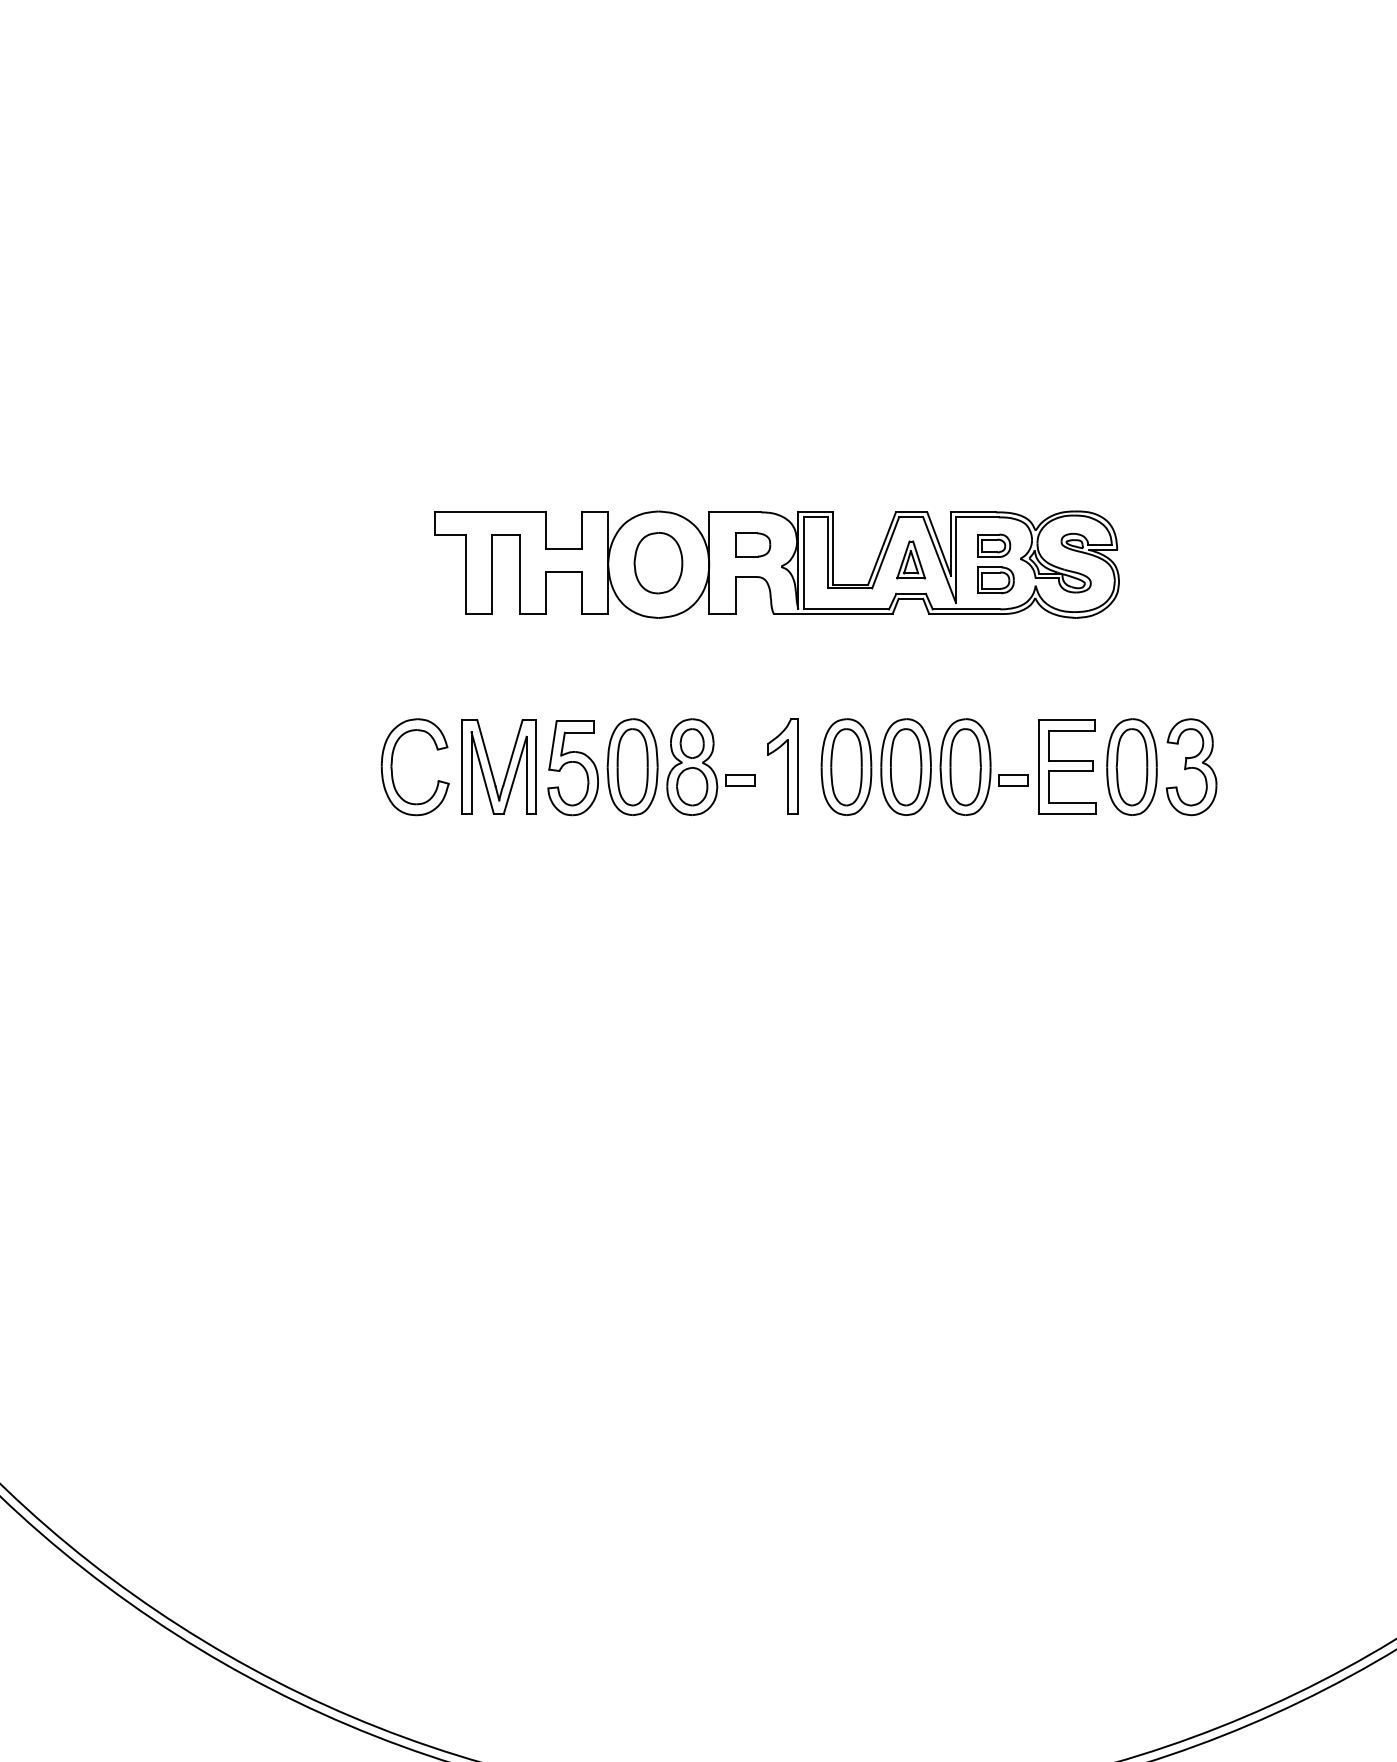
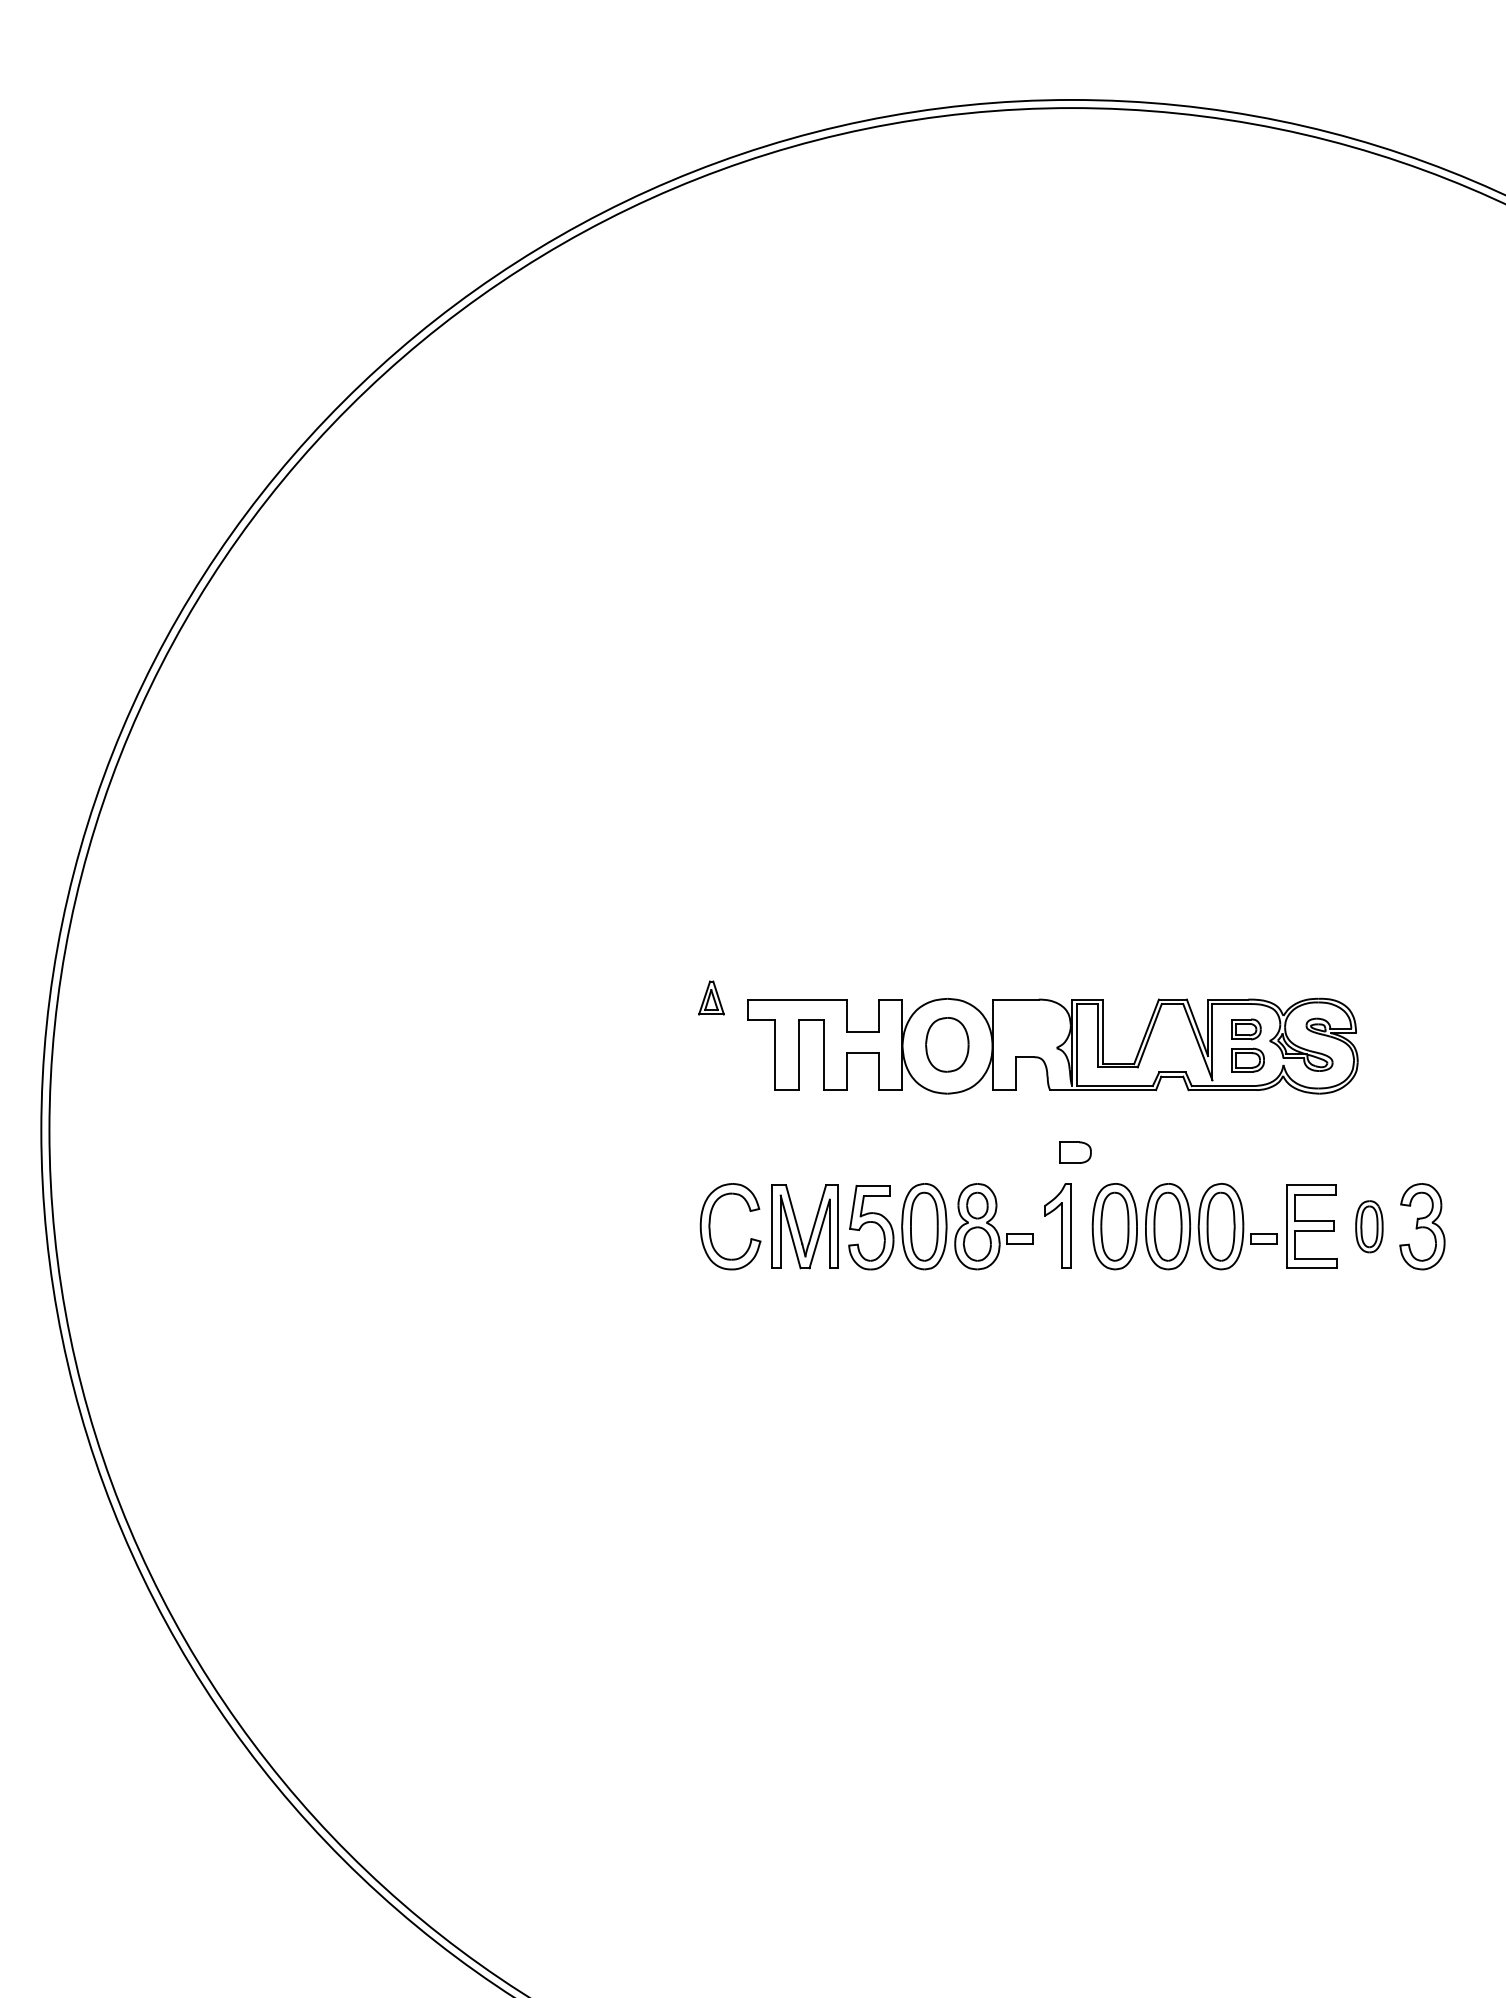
part: (752, 544) -> (1075, 1152), moved
part: (911, 559) -> (711, 997), moved
part: (1132, 766) -> (1369, 1226), size x0.6

